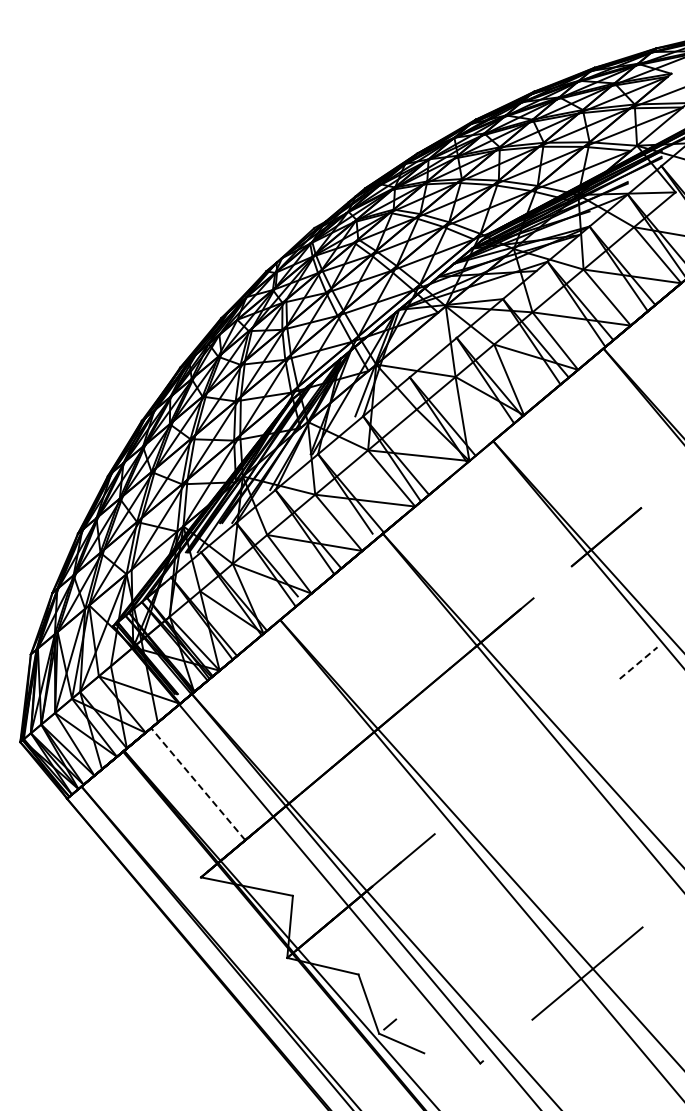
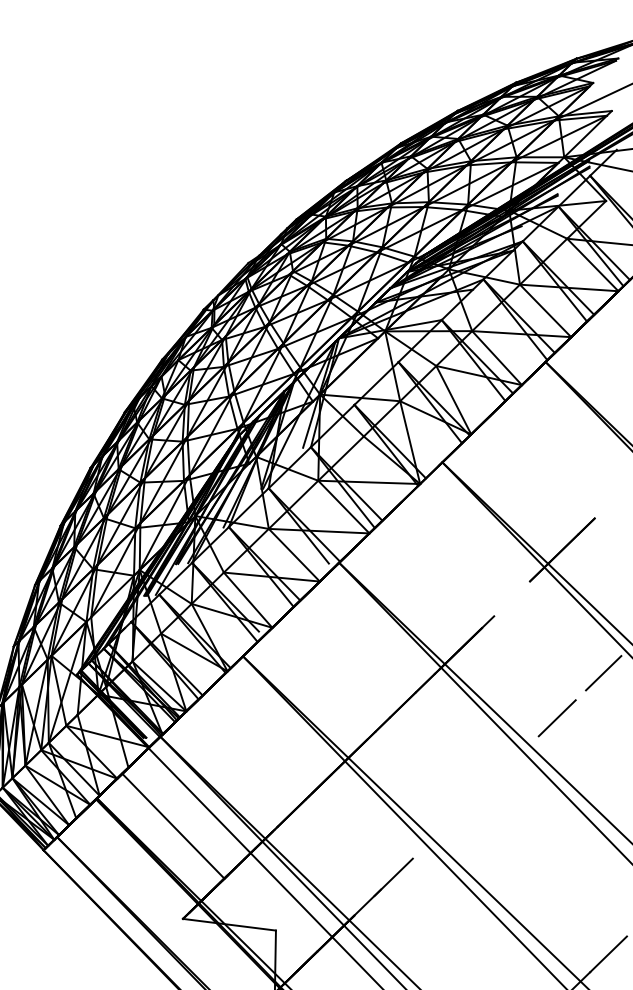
line: (638, 663) -> (603, 673), dashed -> solid
line: (588, 704) -> (556, 718), added
line: (197, 783) -> (172, 825), dashed -> solid

